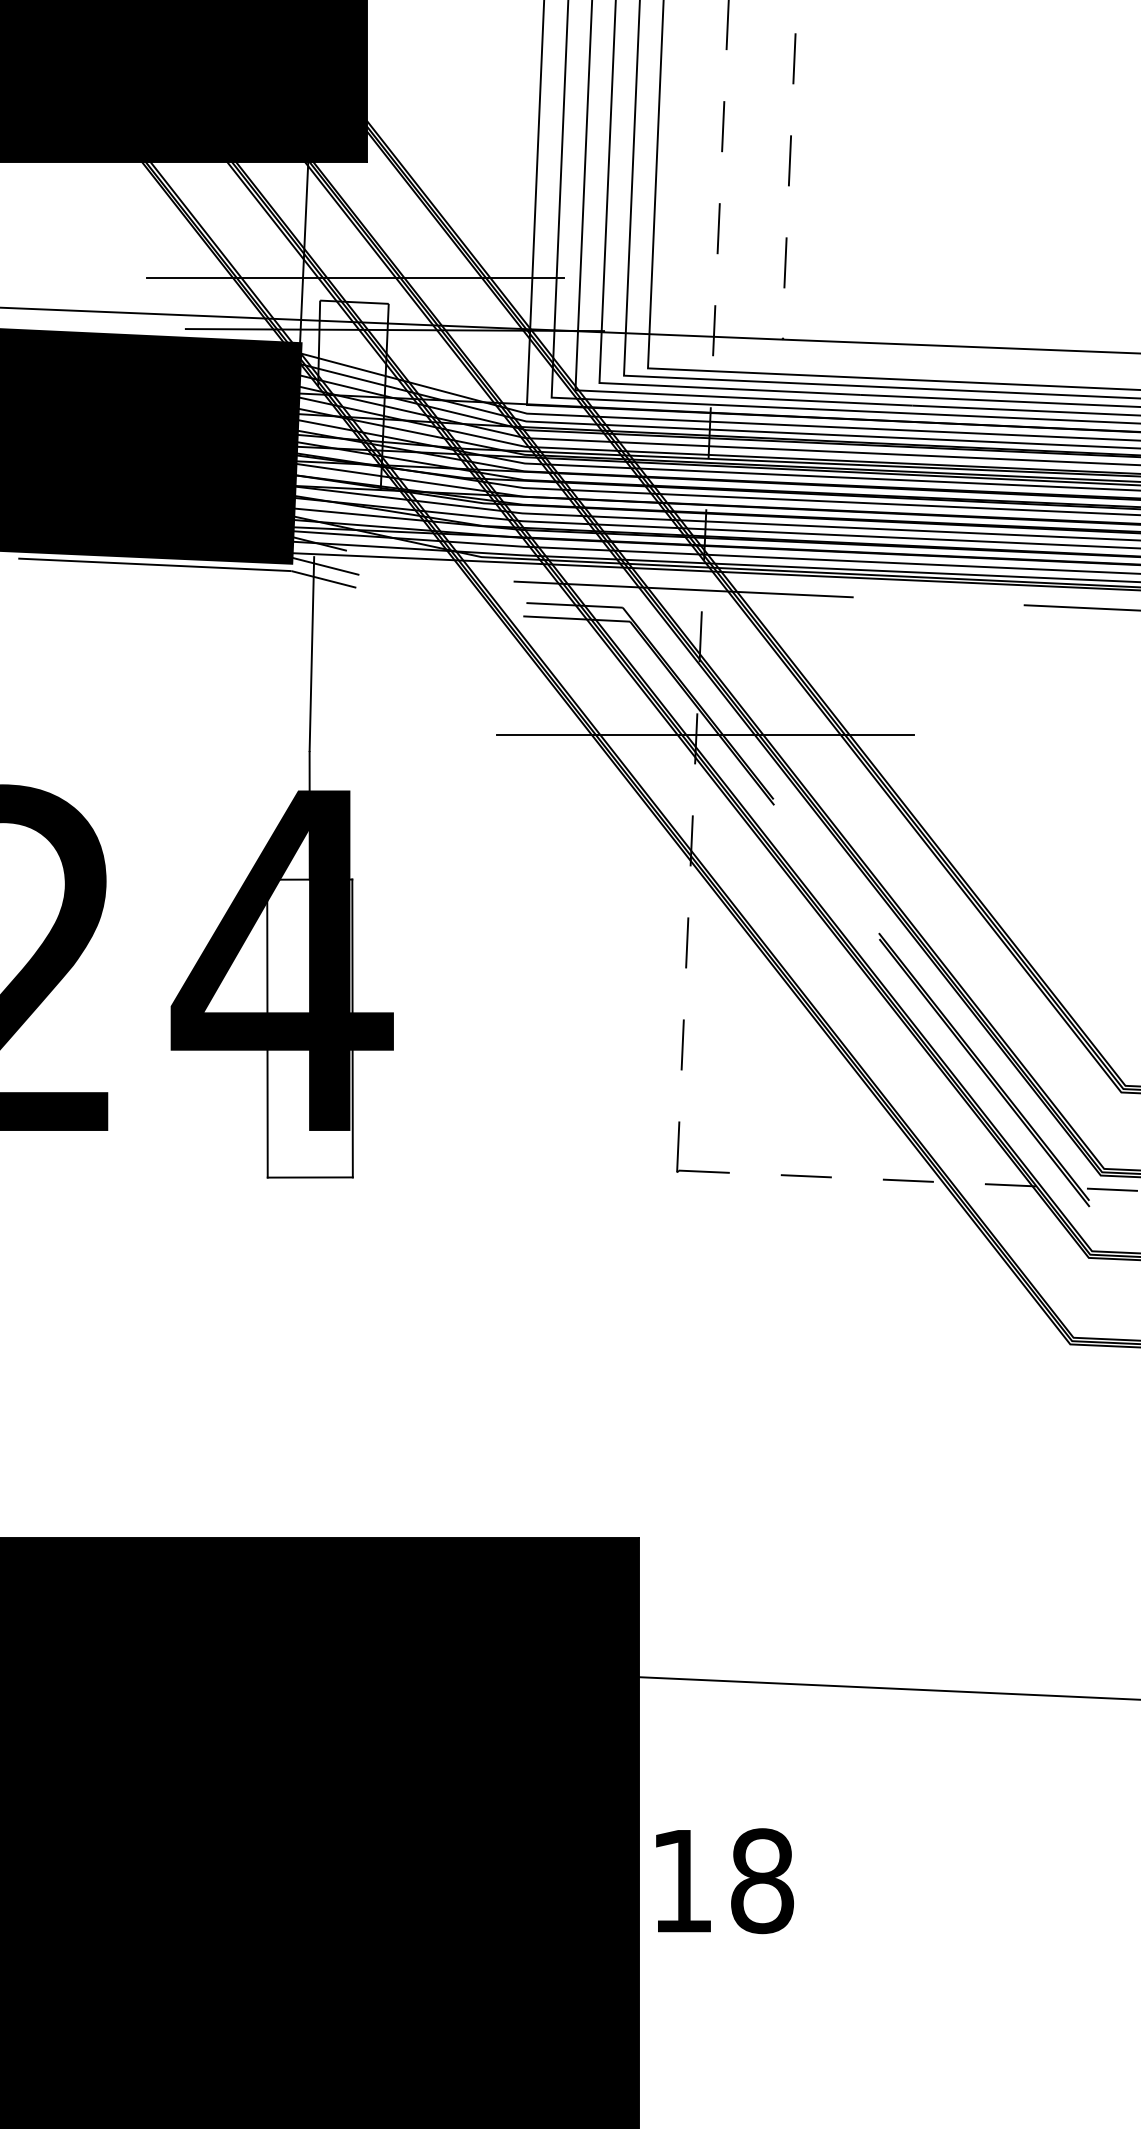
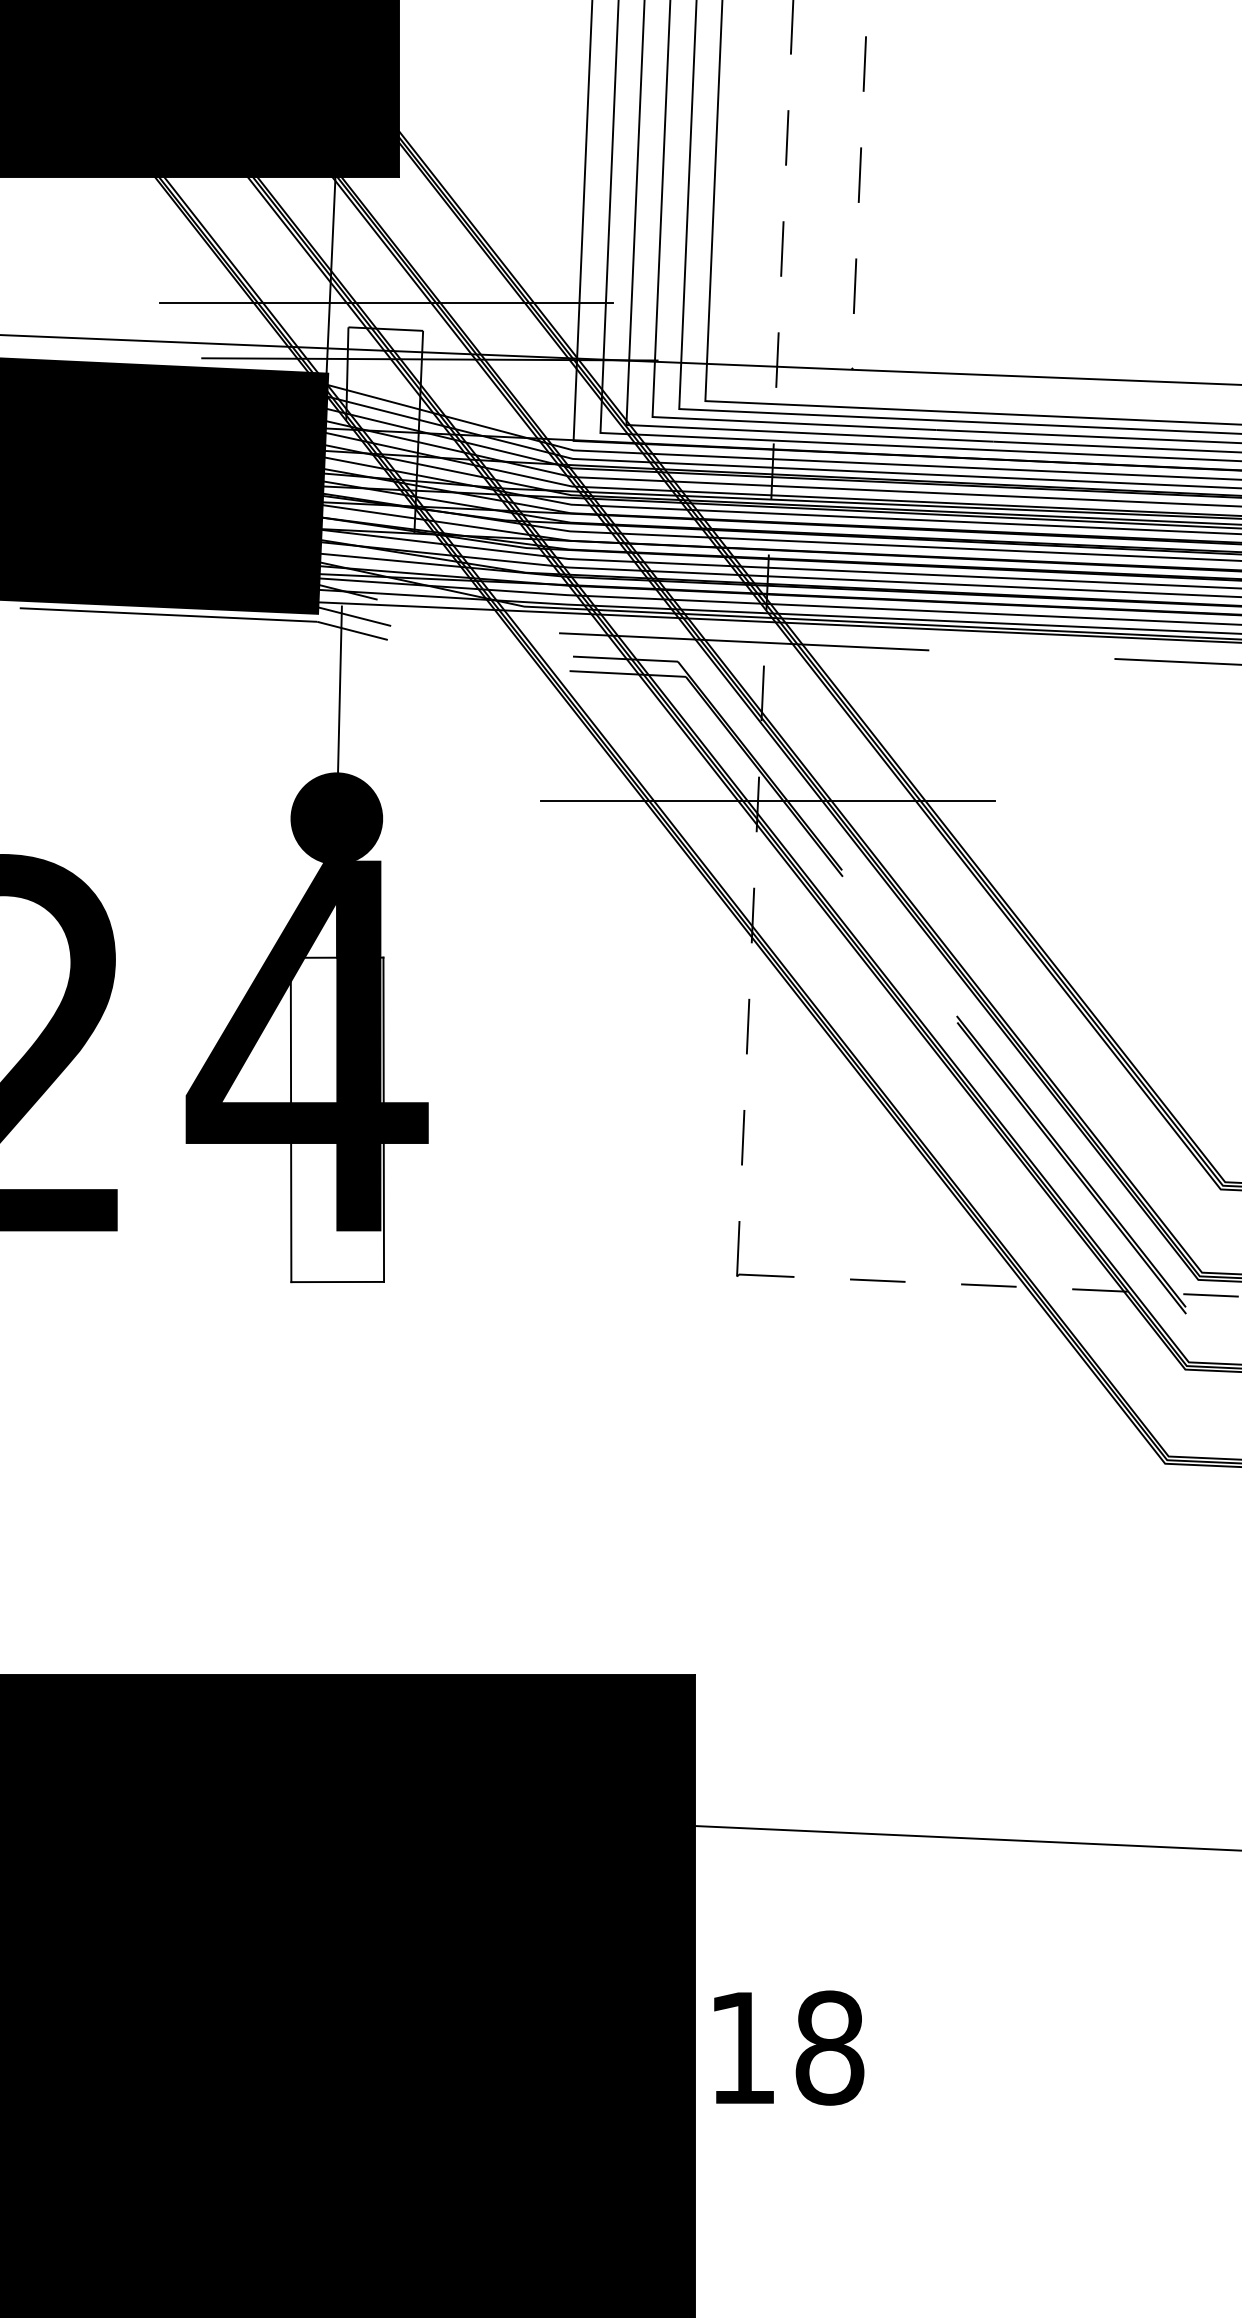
fill: (309, 751) -> (336, 818), added

